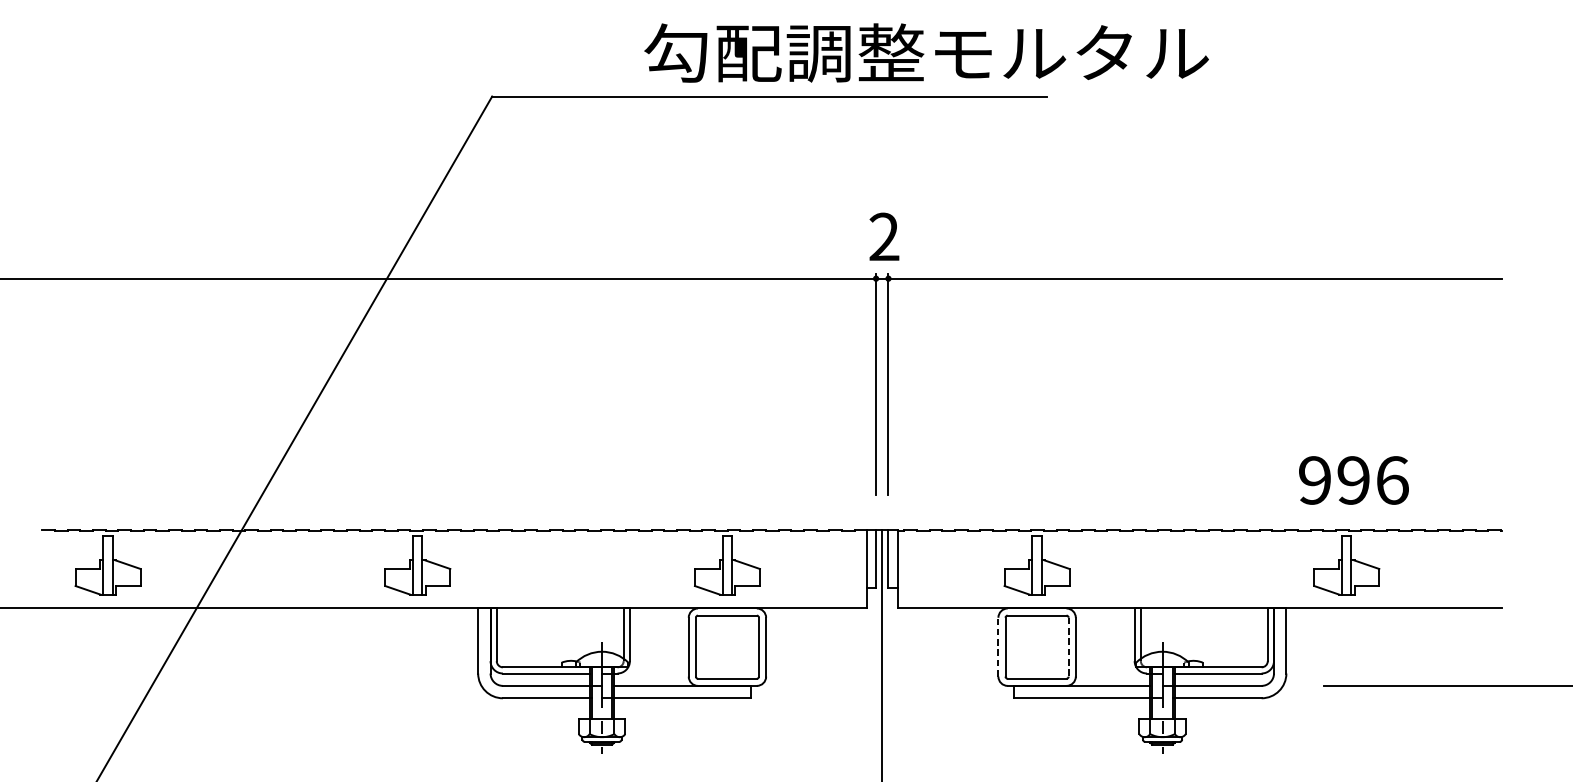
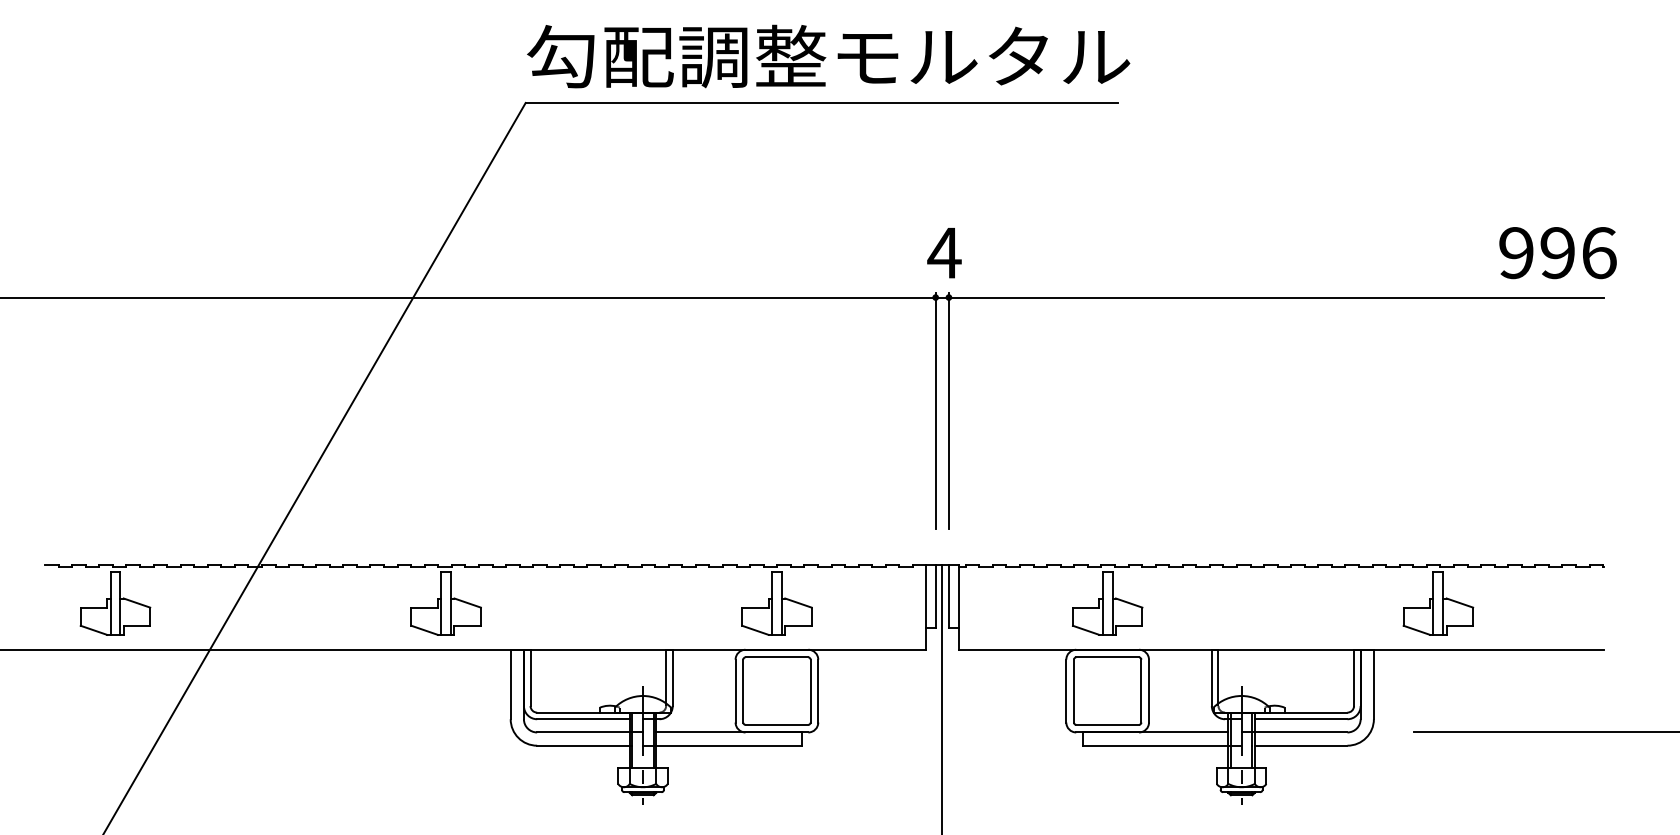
text: (926, 52) -> (828, 56), moved
text: (884, 236) -> (944, 252), 2 -> 4
text: (1353, 480) -> (1557, 253), moved
line: (998, 646) -> (1066, 690), dashed -> solid
line: (1068, 647) -> (1141, 691), dashed -> solid

